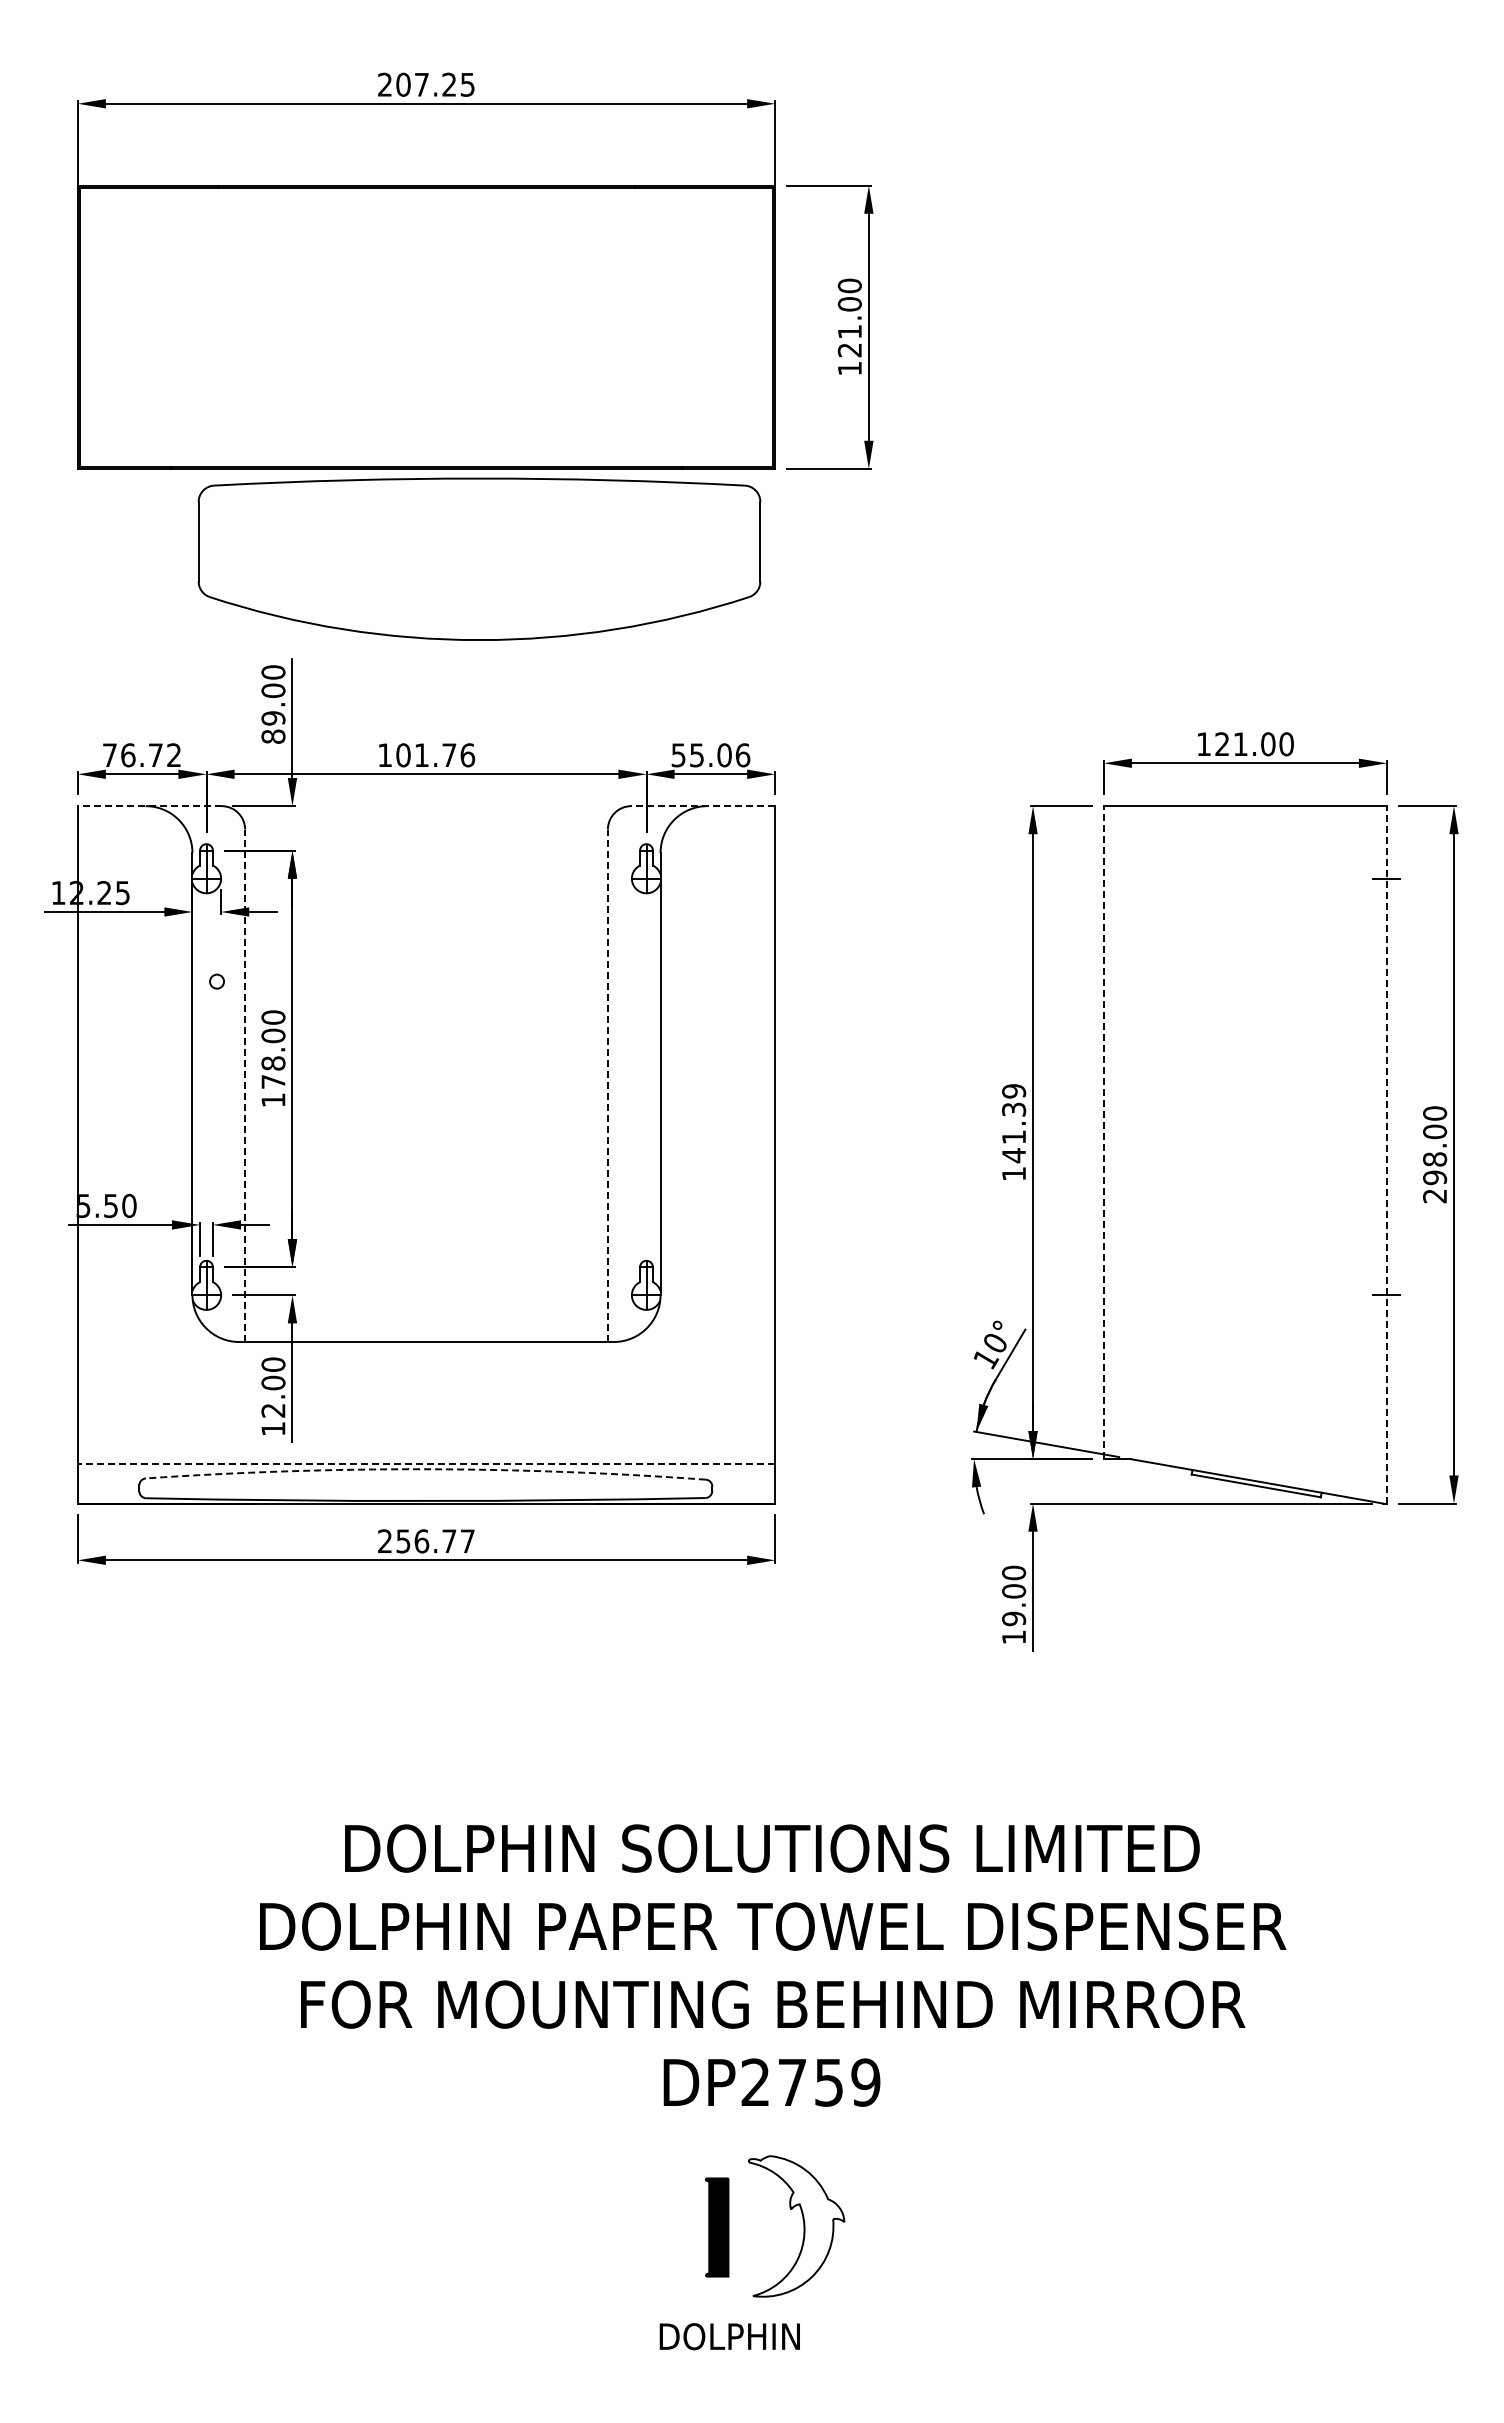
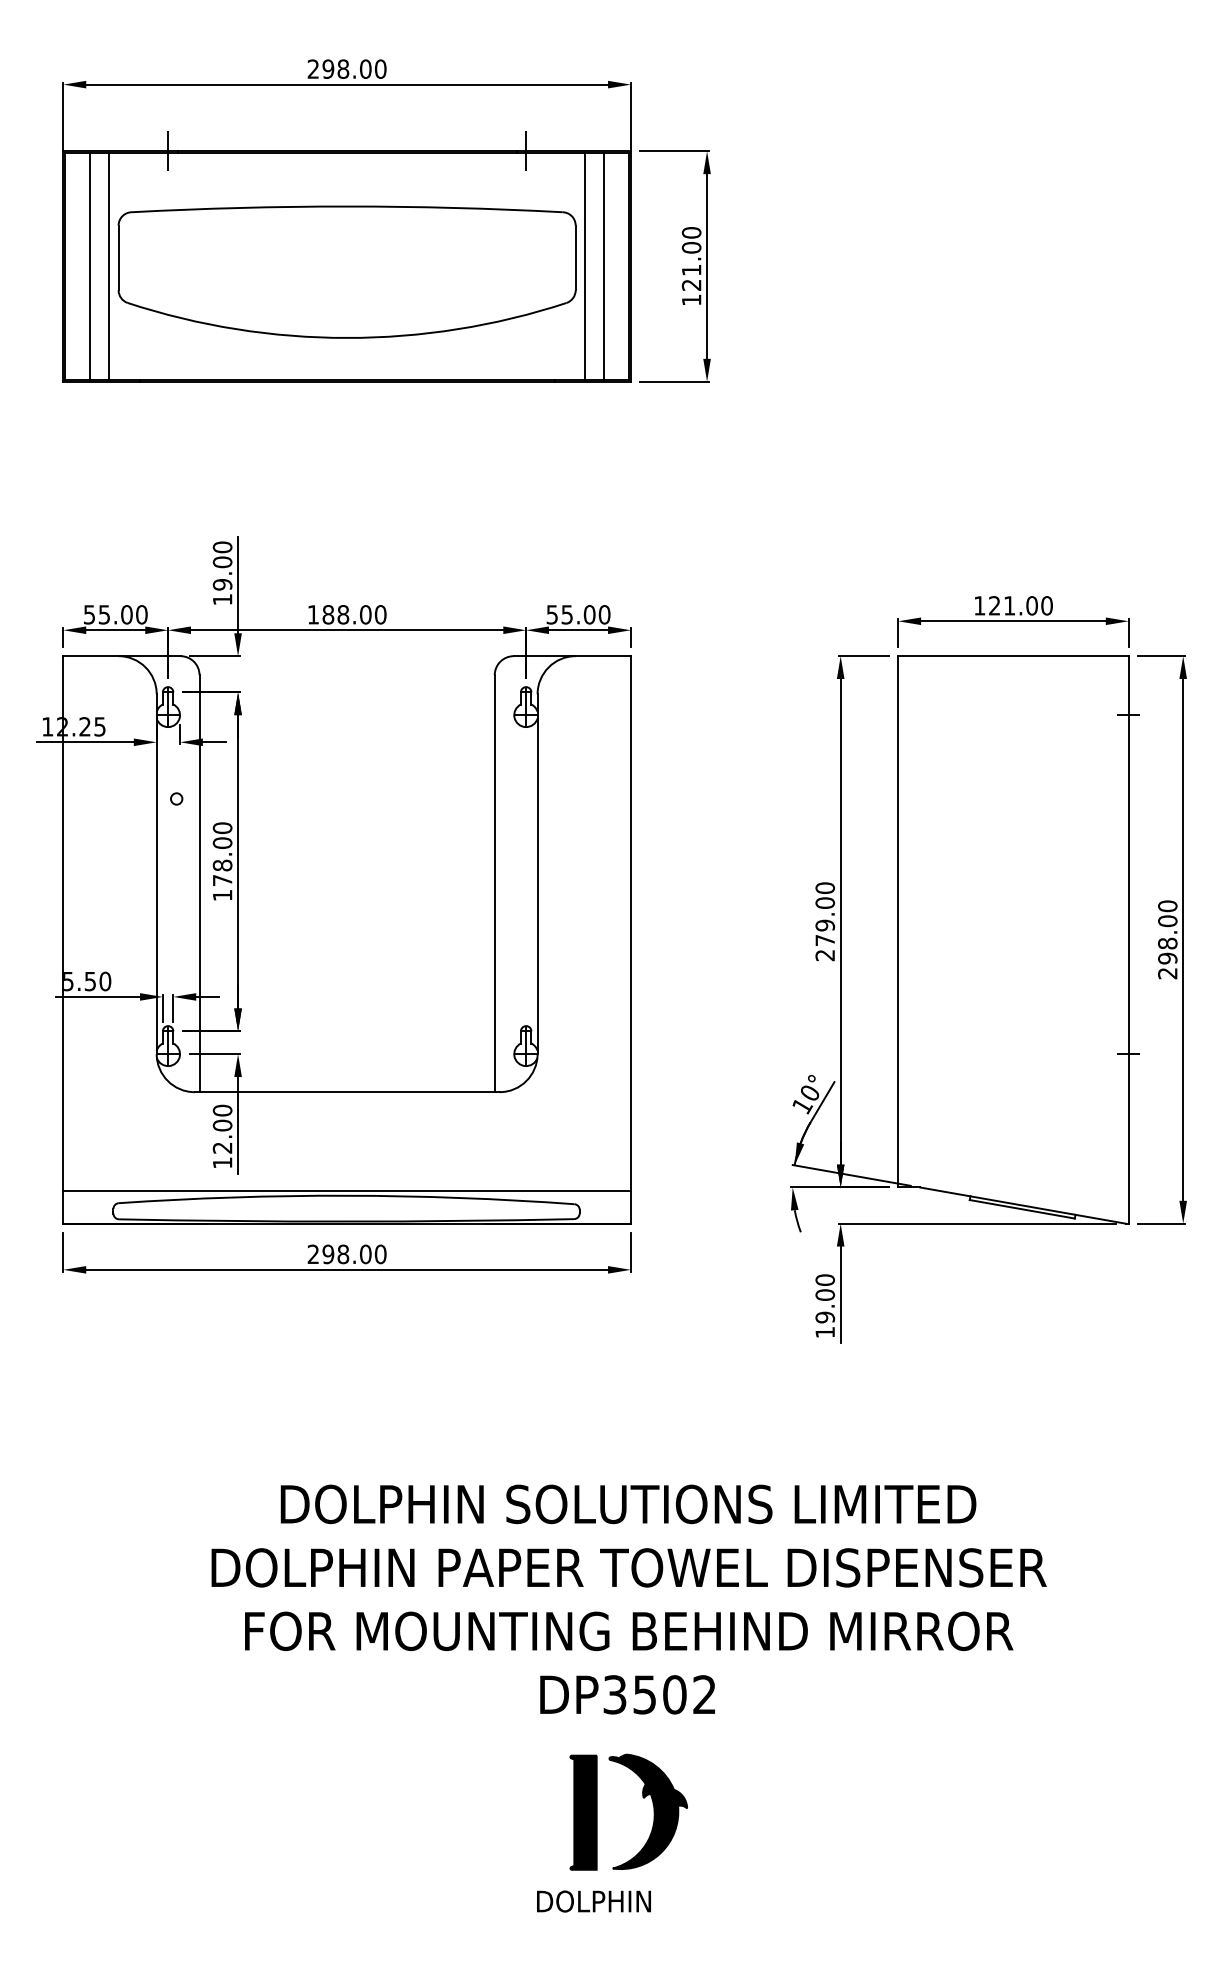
text: (435, 84) -> (354, 68), 207.25 -> 298.00
line: (206, 185) -> (168, 151), added
line: (646, 185) -> (526, 151), added
line: (110, 327) -> (90, 266), added
line: (133, 327) -> (108, 266), added
line: (719, 327) -> (585, 266), added
line: (742, 327) -> (604, 266), added
part: (479, 558) -> (347, 271), moved
text: (273, 736) -> (222, 599), 89.00 -> 19.00
text: (742, 754) -> (604, 614), 55.06 -> 55.00
text: (142, 755) -> (116, 614), 76.72 -> 55.00
text: (435, 755) -> (354, 614), 101.76 -> 188.00
line: (149, 806) -> (121, 656), dashed -> solid
line: (703, 806) -> (572, 656), dashed -> solid
line: (245, 1085) -> (199, 883), dashed -> solid
line: (607, 1085) -> (494, 883), dashed -> solid
text: (1014, 1132) -> (825, 921), 141.39 -> 279.00
line: (1103, 1132) -> (898, 921), dashed -> solid
line: (1386, 1154) -> (1128, 939), dashed -> solid
line: (426, 1463) -> (347, 1191), dashed -> solid
arc: (425, 1469) -> (346, 1195), dashed -> solid
text: (435, 1541) -> (354, 1254), 256.77 -> 298.00
text: (810, 2082) -> (659, 1694), DP2759 -> DP3502
fill: (796, 2226) -> (648, 1811), added
part: (717, 2227) -> (583, 1812), size x1.43

